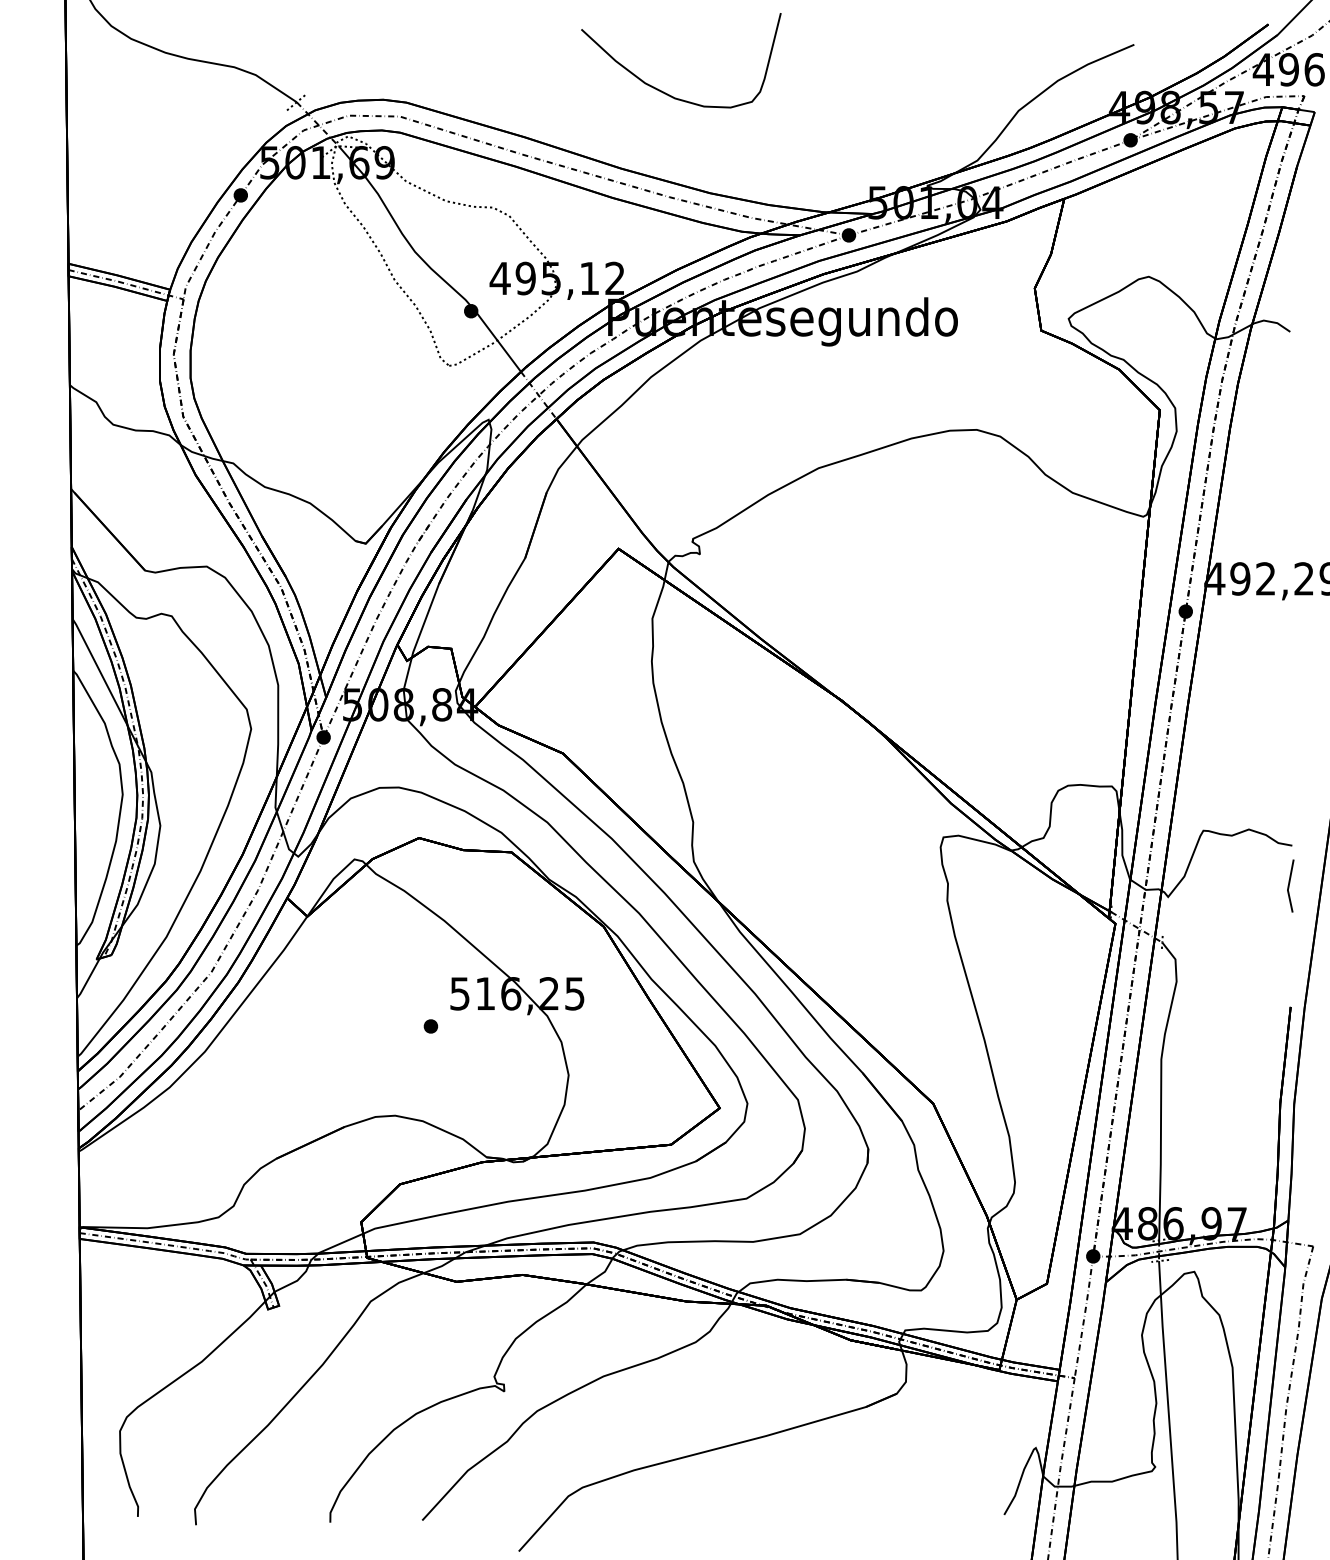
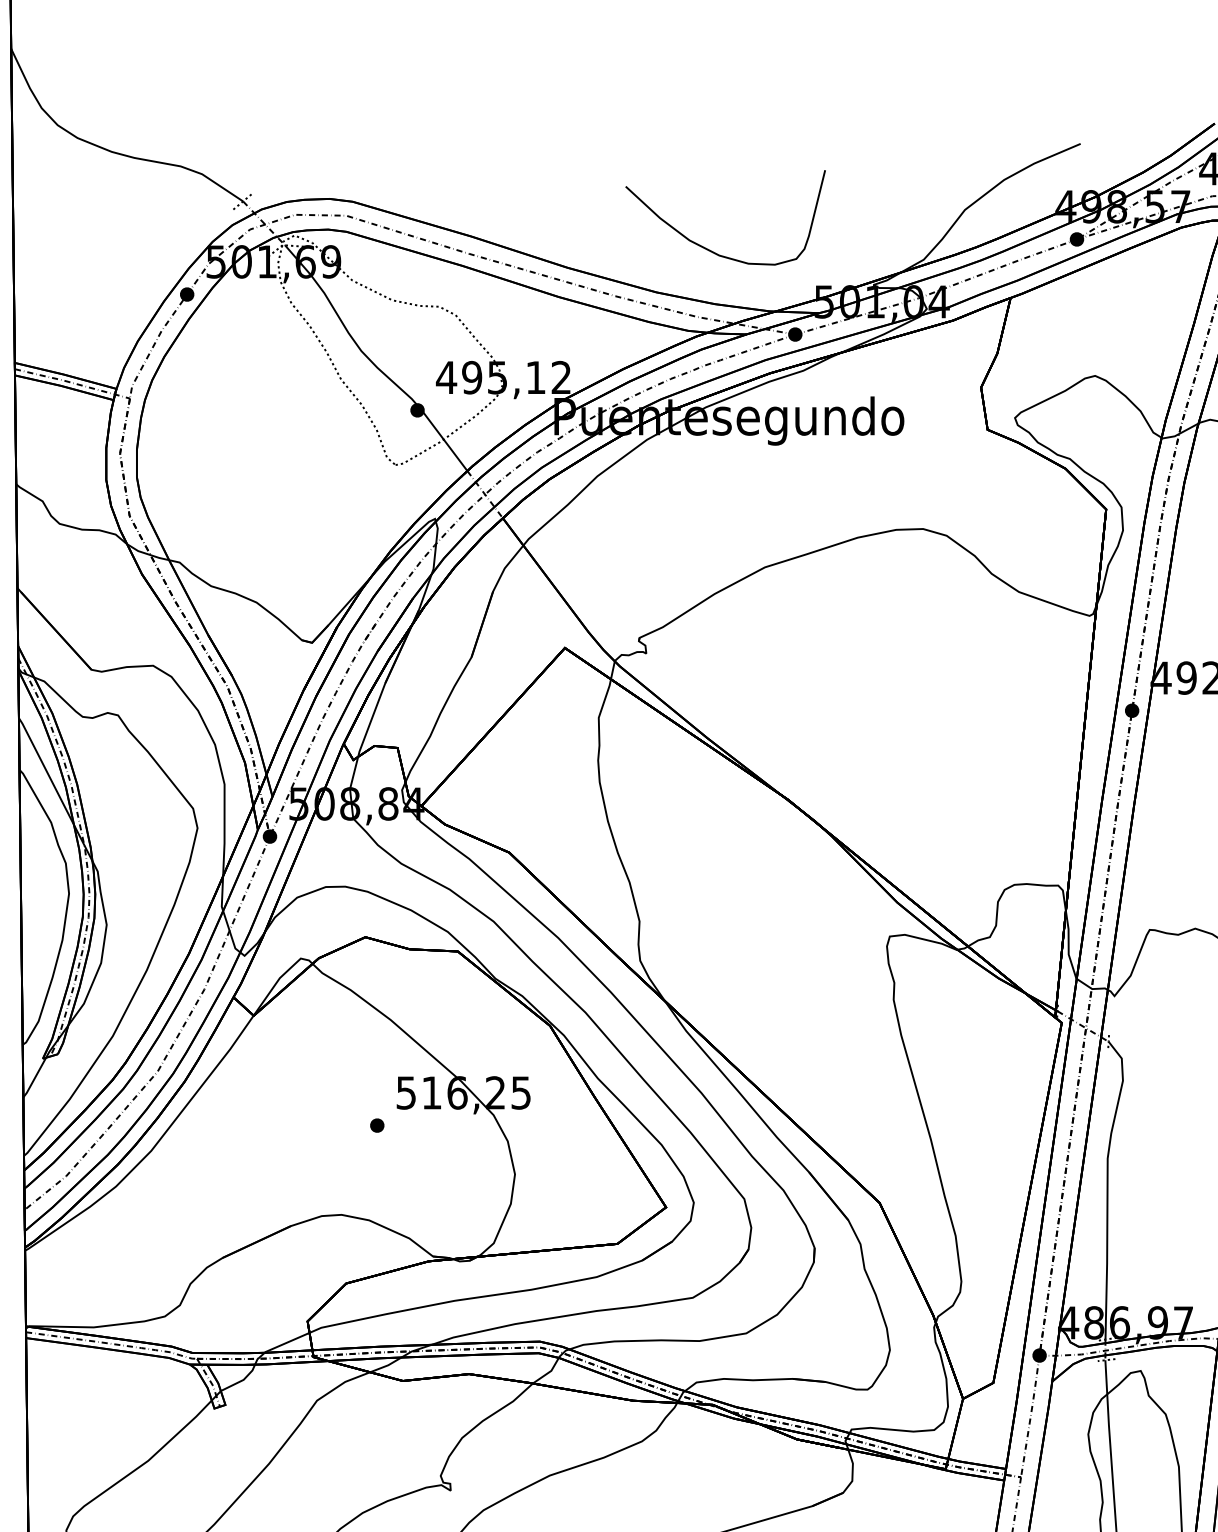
curve: (665, 92) -> (709, 249), moved

